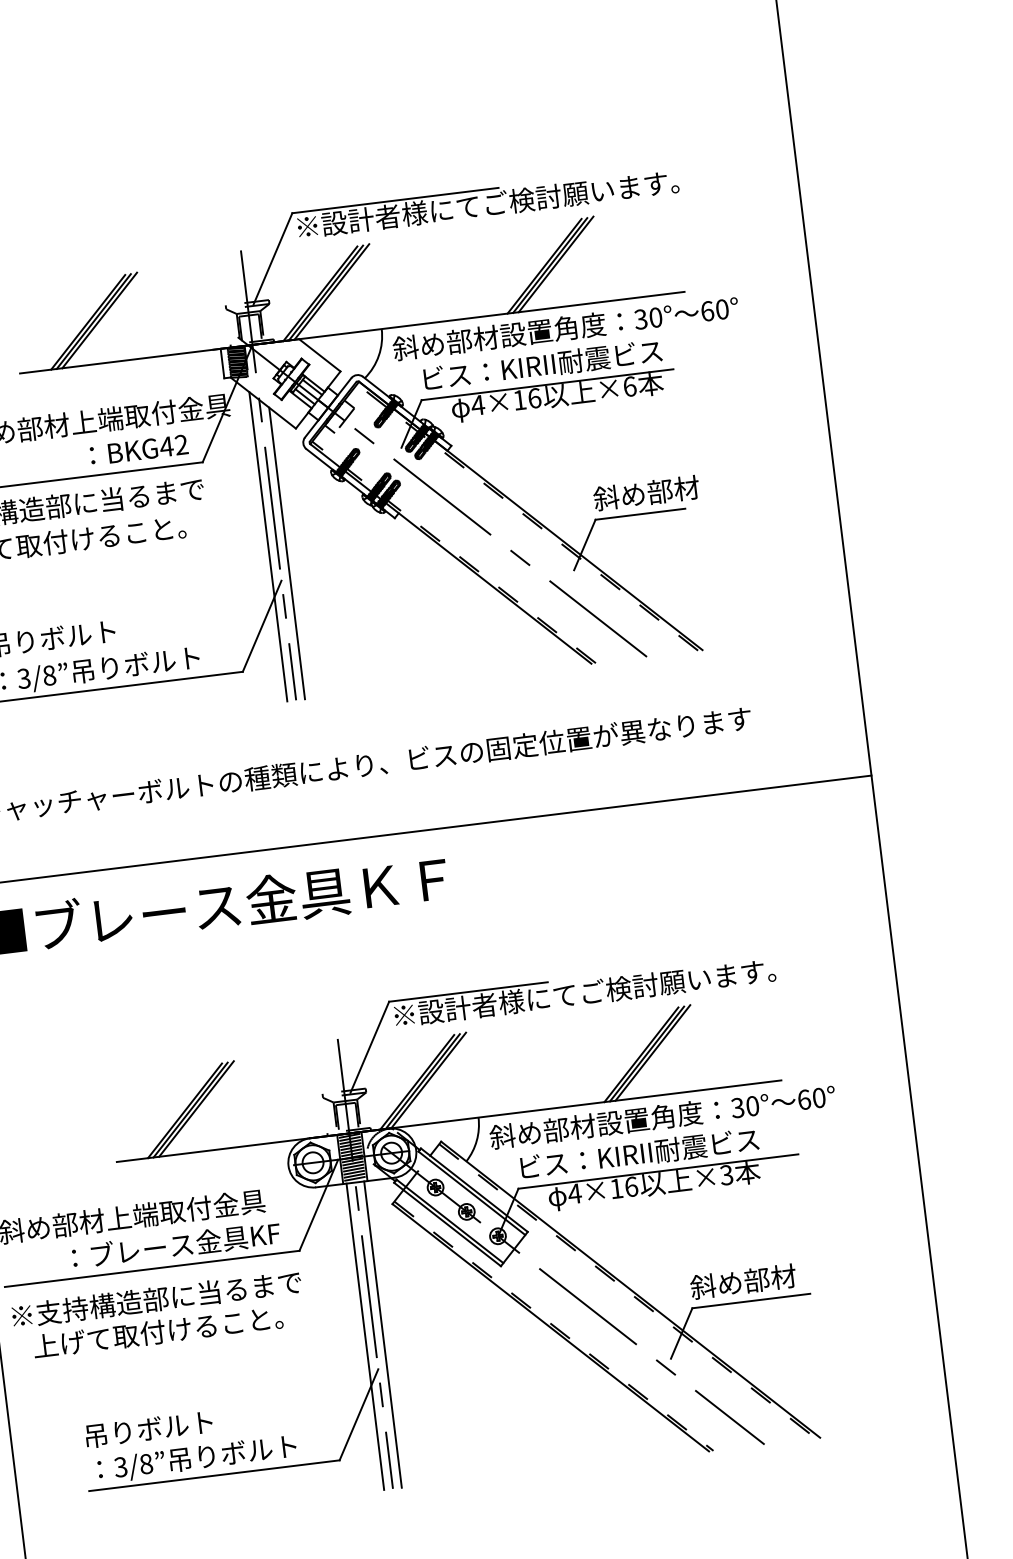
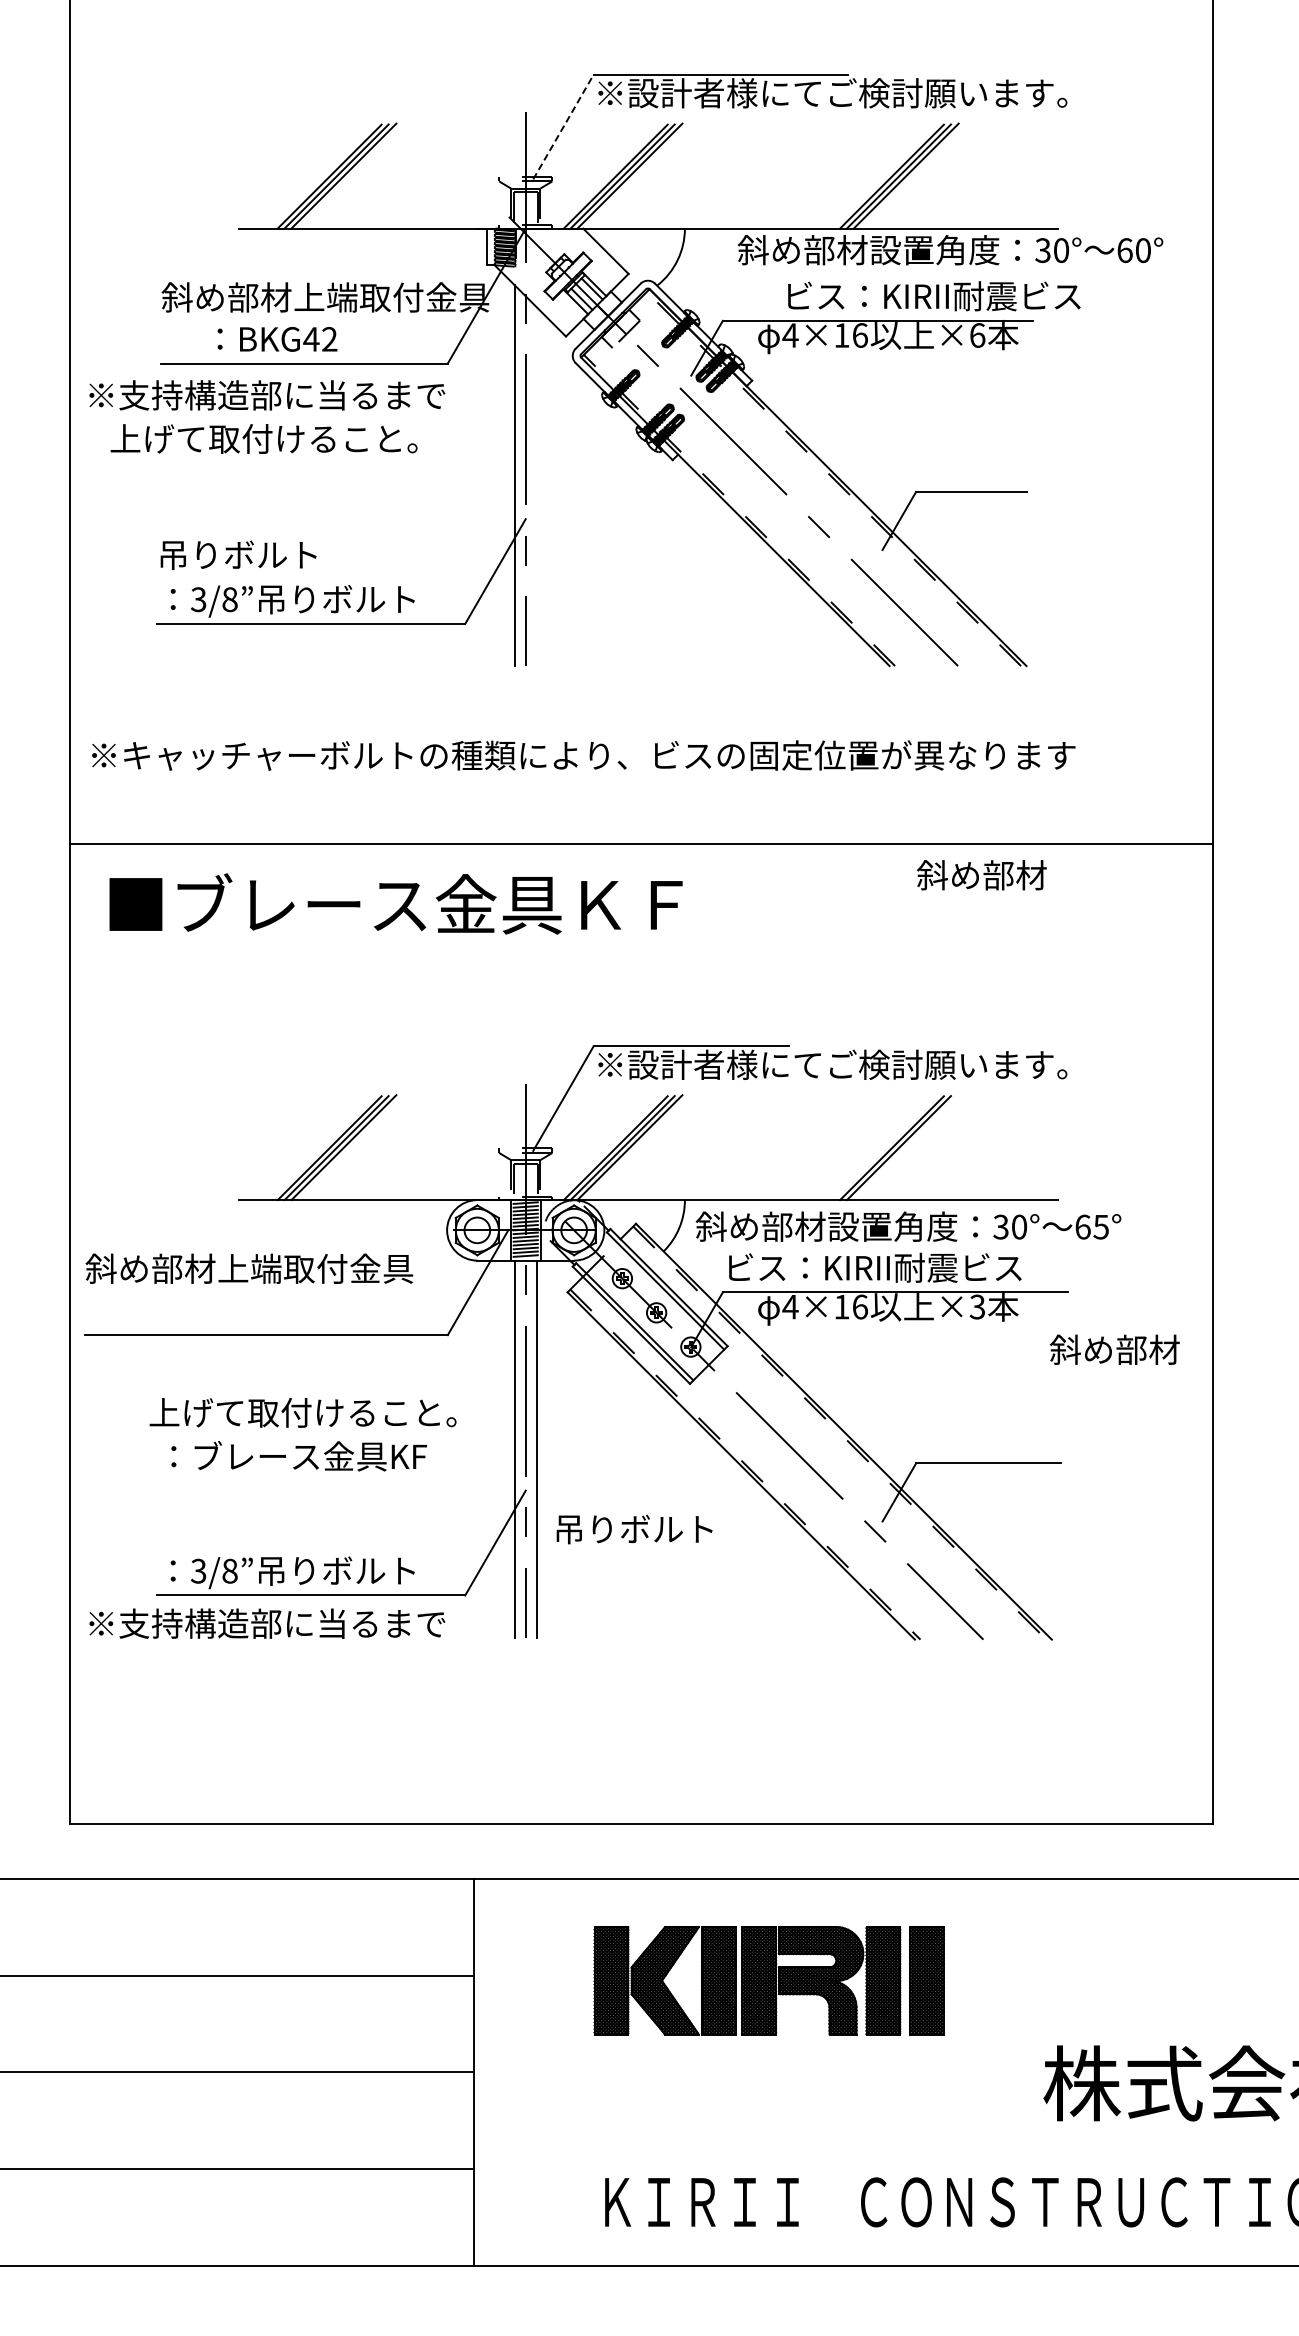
line: (272, 258) -> (563, 126), solid -> dashed
text: (565, 328) -> (950, 250), moved
text: (543, 365) -> (934, 296), moved
text: (139, 450) -> (277, 339), moved
text: (646, 493) -> (981, 875), moved
line: (286, 553) -> (536, 486), removed
line: (652, 1052) -> (905, 1147), removed
text: (818, 1097) -> (1100, 1226), 60° -> 65°
text: (175, 1245) -> (298, 1456), moved
text: (742, 1281) -> (1114, 1349), moved
text: (156, 1299) -> (267, 1623), moved
text: (157, 1331) -> (302, 1412), moved
text: (149, 1429) -> (634, 1529), moved

